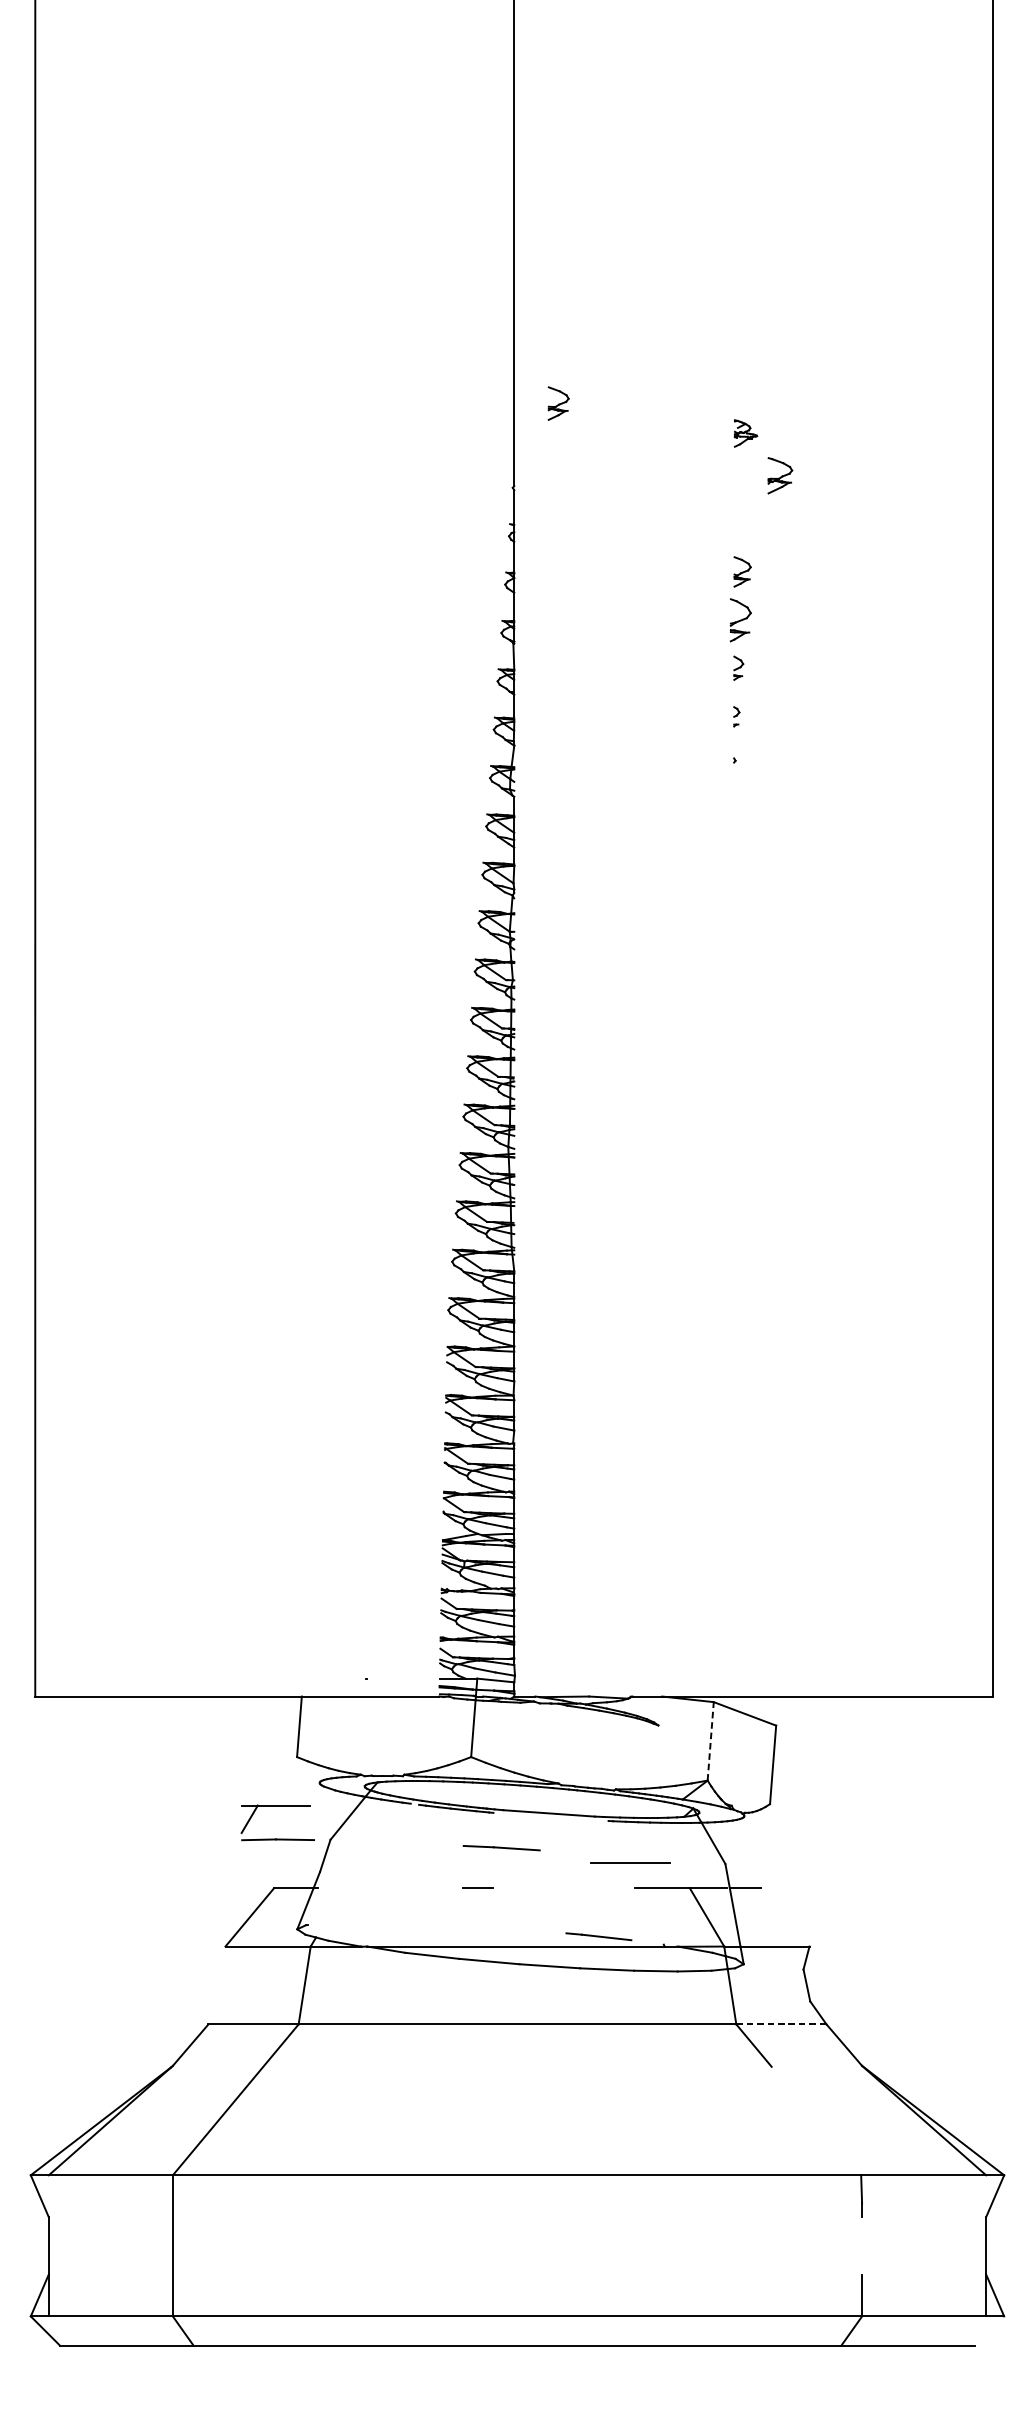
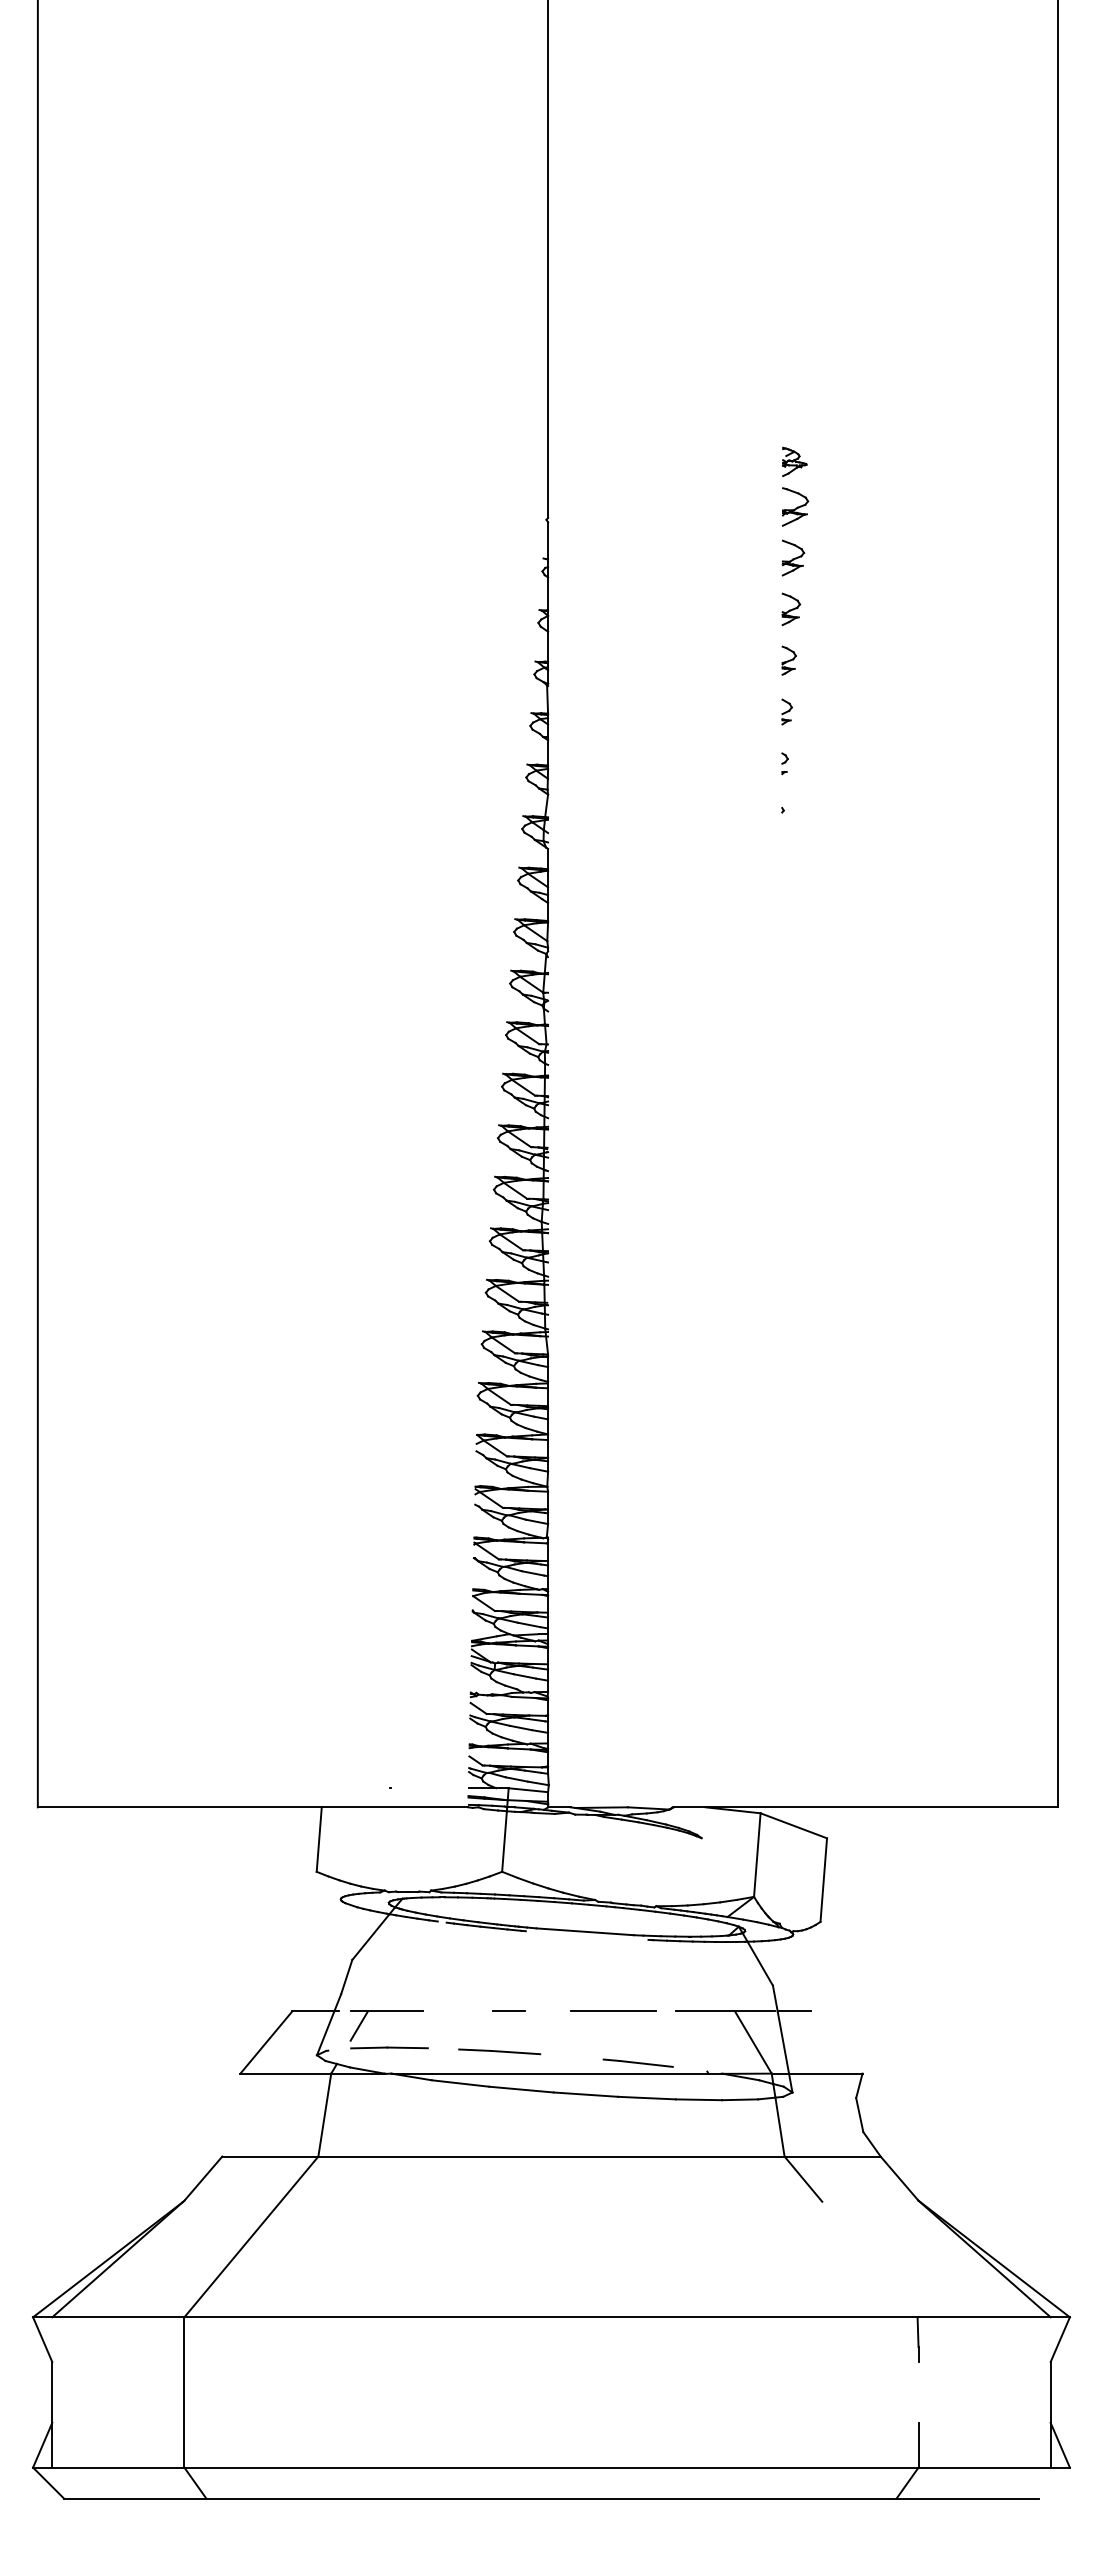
part: (557, 403) -> (792, 557), moved
part: (780, 475) -> (795, 506), moved
part: (739, 619) -> (788, 660), size x0.62
line: (710, 1741) -> (757, 1855), dashed -> solid
part: (277, 1838) -> (388, 2046), moved
line: (501, 1847) -> (499, 2051), moved
line: (630, 1861) -> (613, 2010), moved
line: (782, 2024) -> (833, 2156), dashed -> solid

